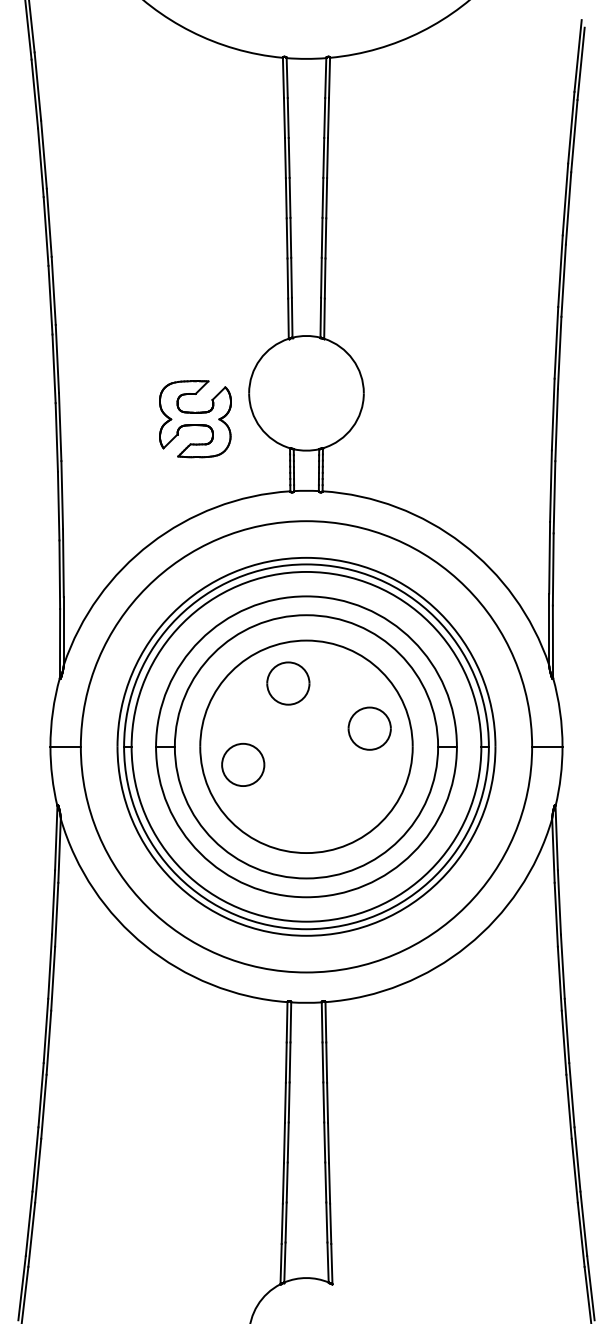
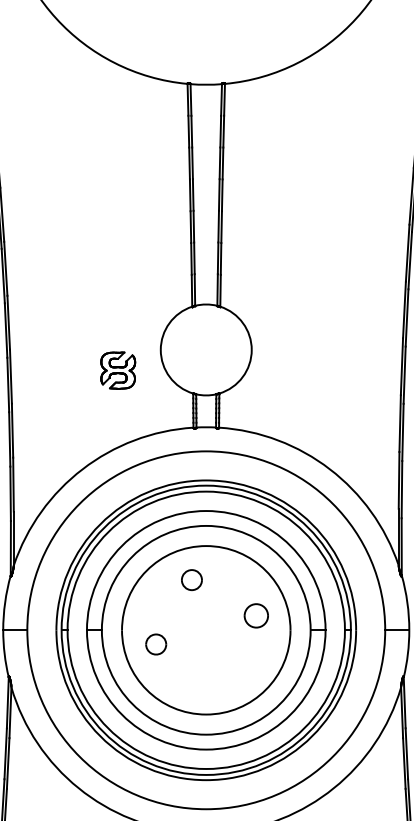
part: (195, 419) -> (118, 370), size x0.6
part: (288, 683) -> (192, 580), size x0.6
part: (369, 728) -> (256, 615), size x0.7
part: (243, 764) -> (156, 644), size x0.6

